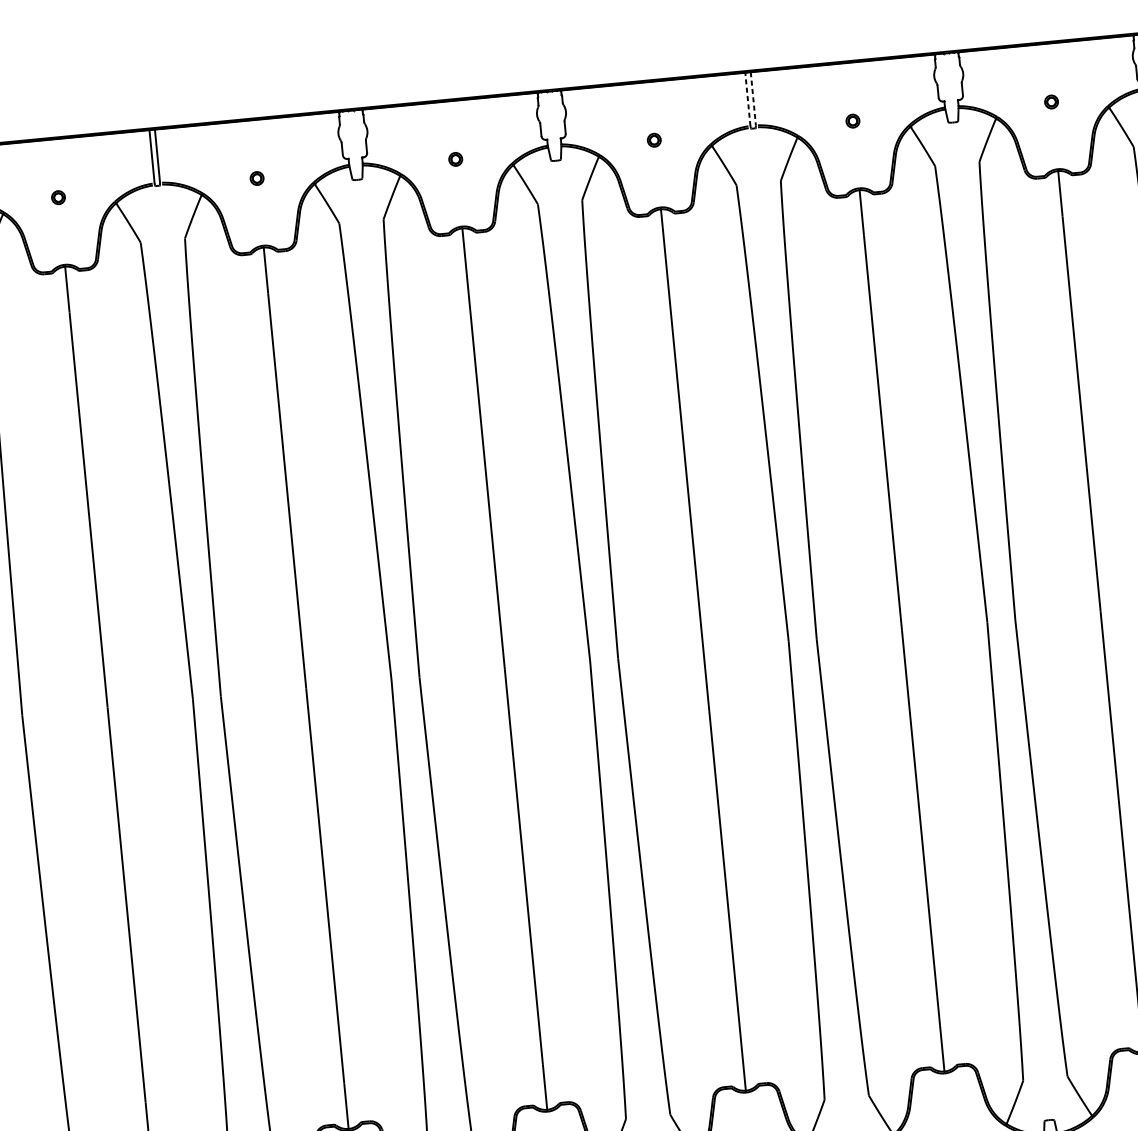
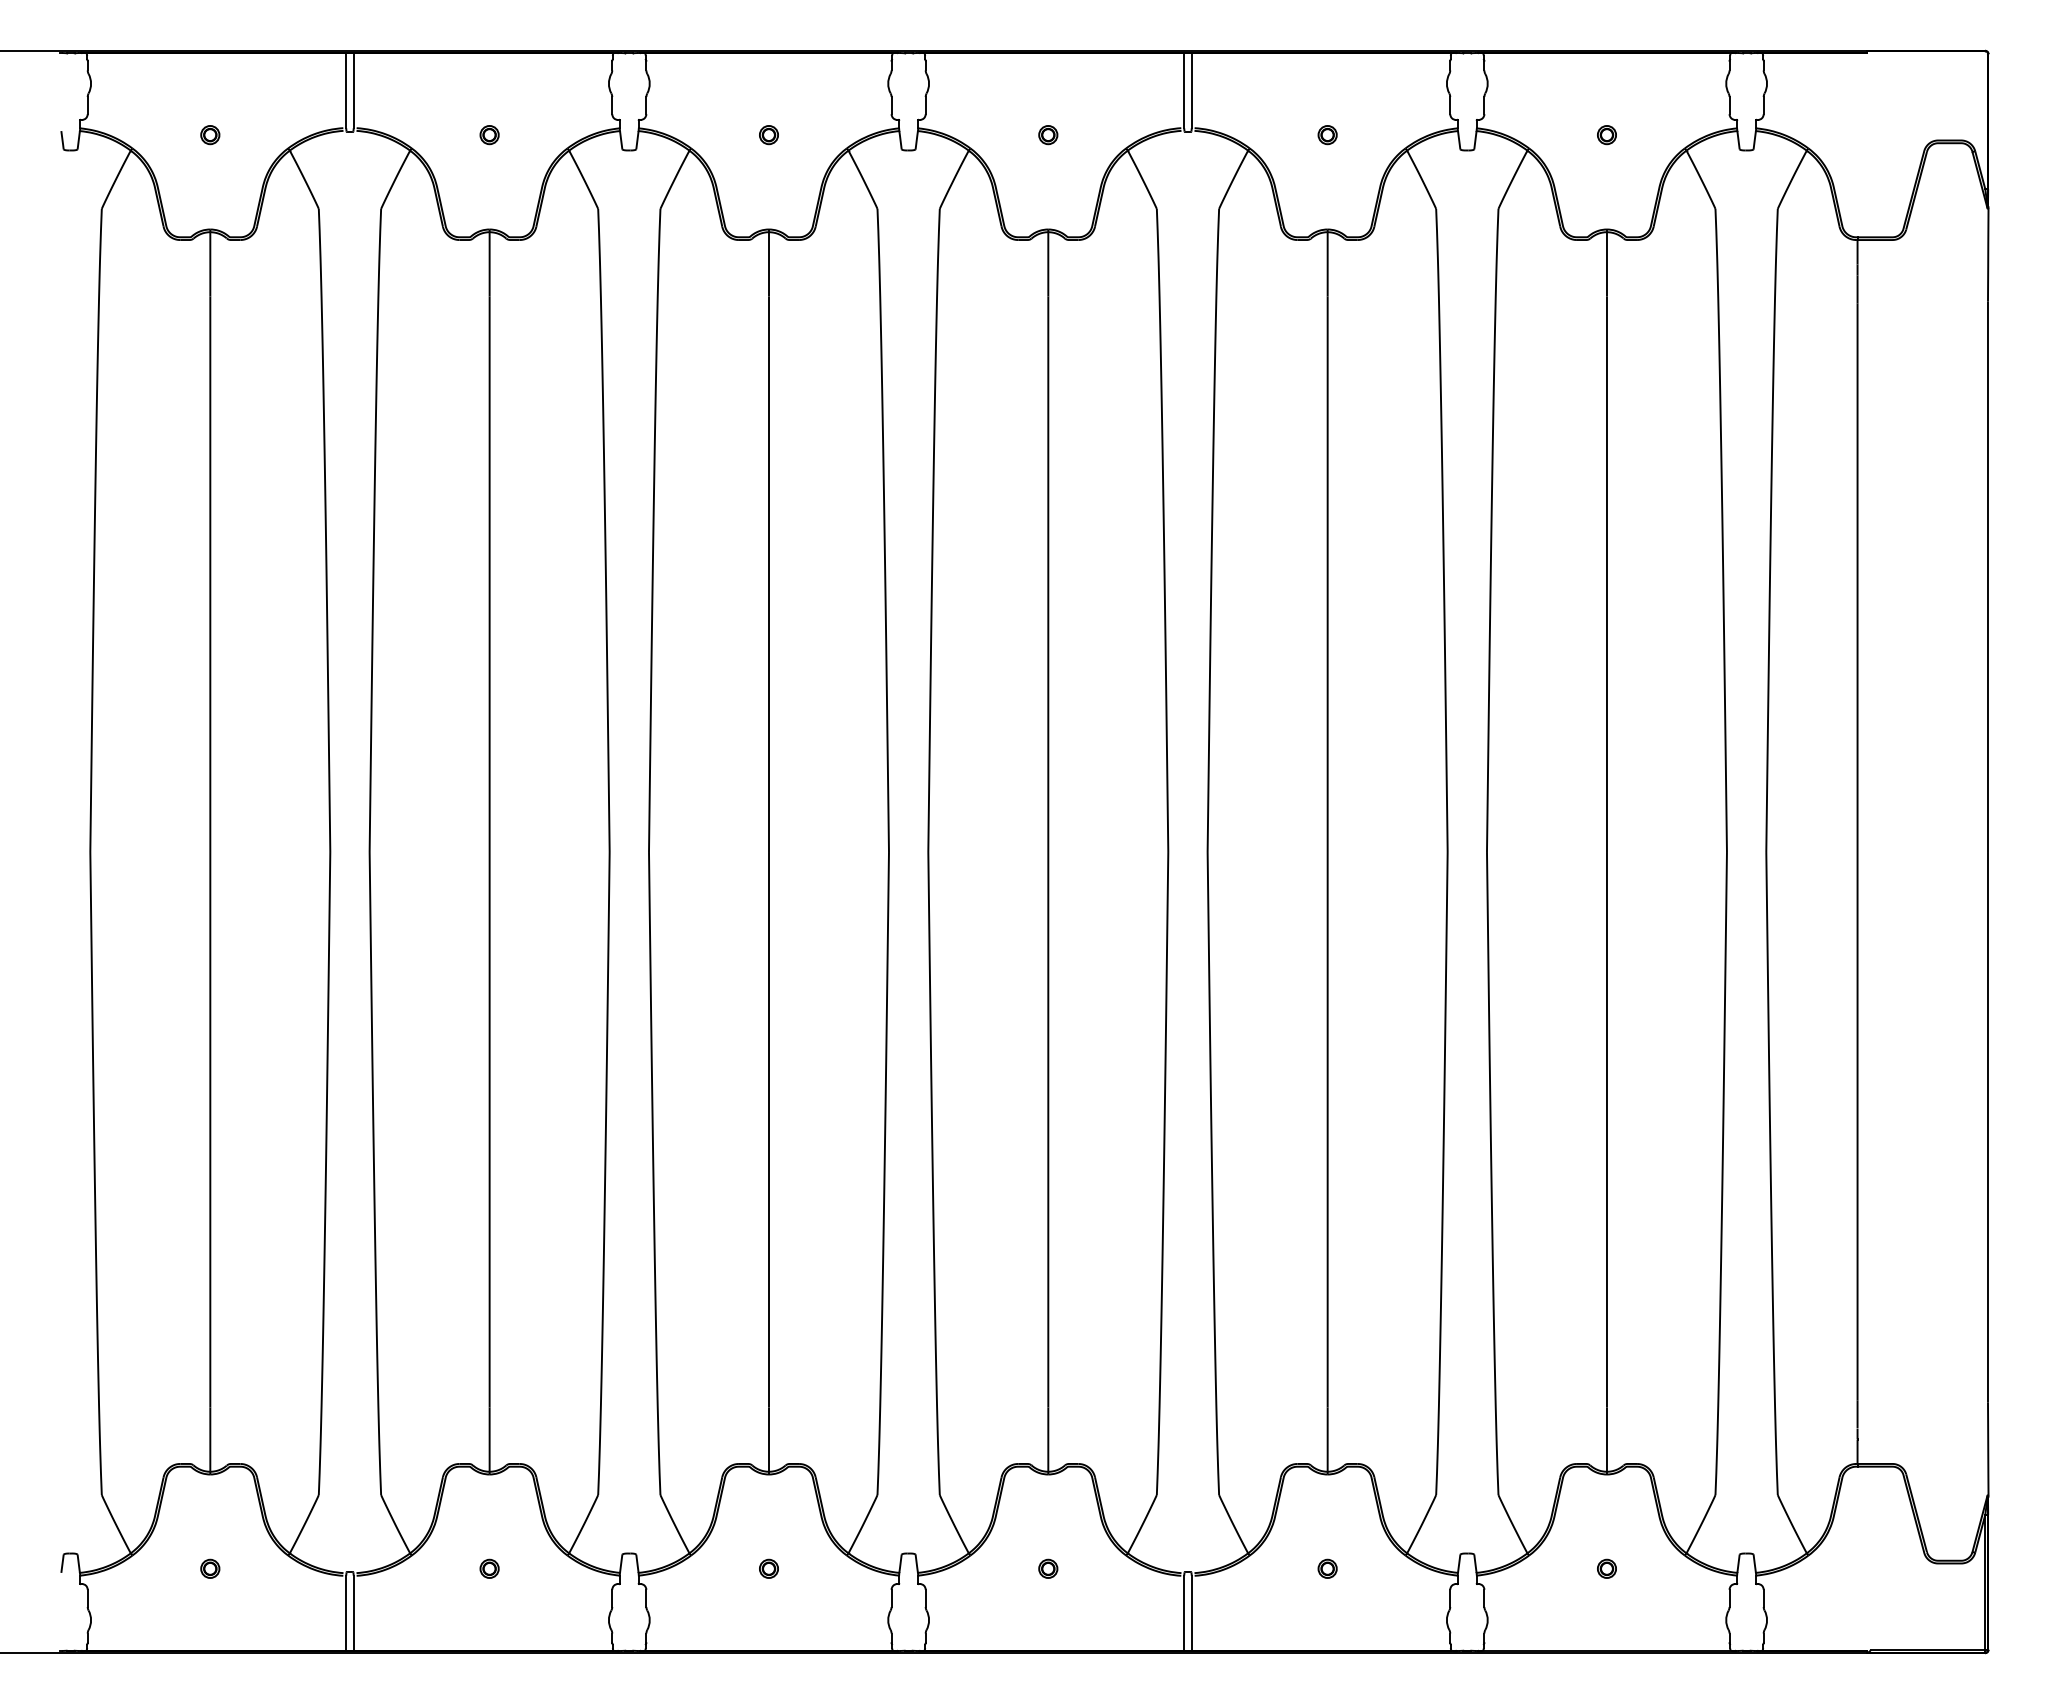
line: (748, 99) -> (1184, 90), dashed -> solid
line: (753, 99) -> (1191, 91), dashed -> solid

